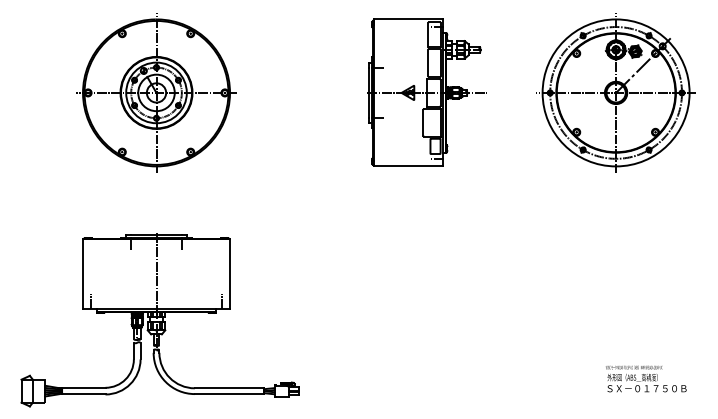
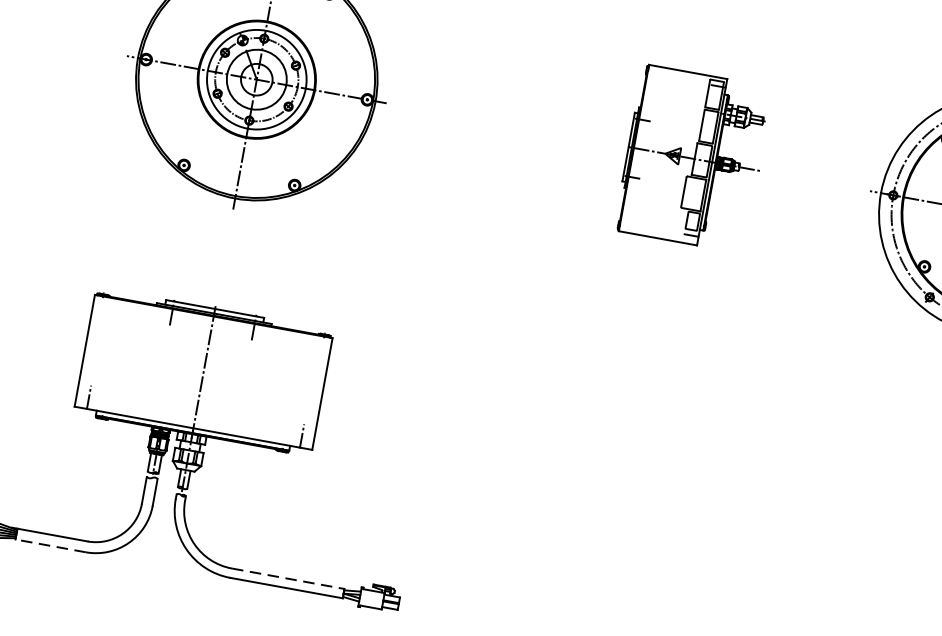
part: (426, 92) -> (693, 158), size x0.7
line: (229, 388) -> (287, 579), solid -> dashed
line: (83, 394) -> (50, 545), solid -> dashed

